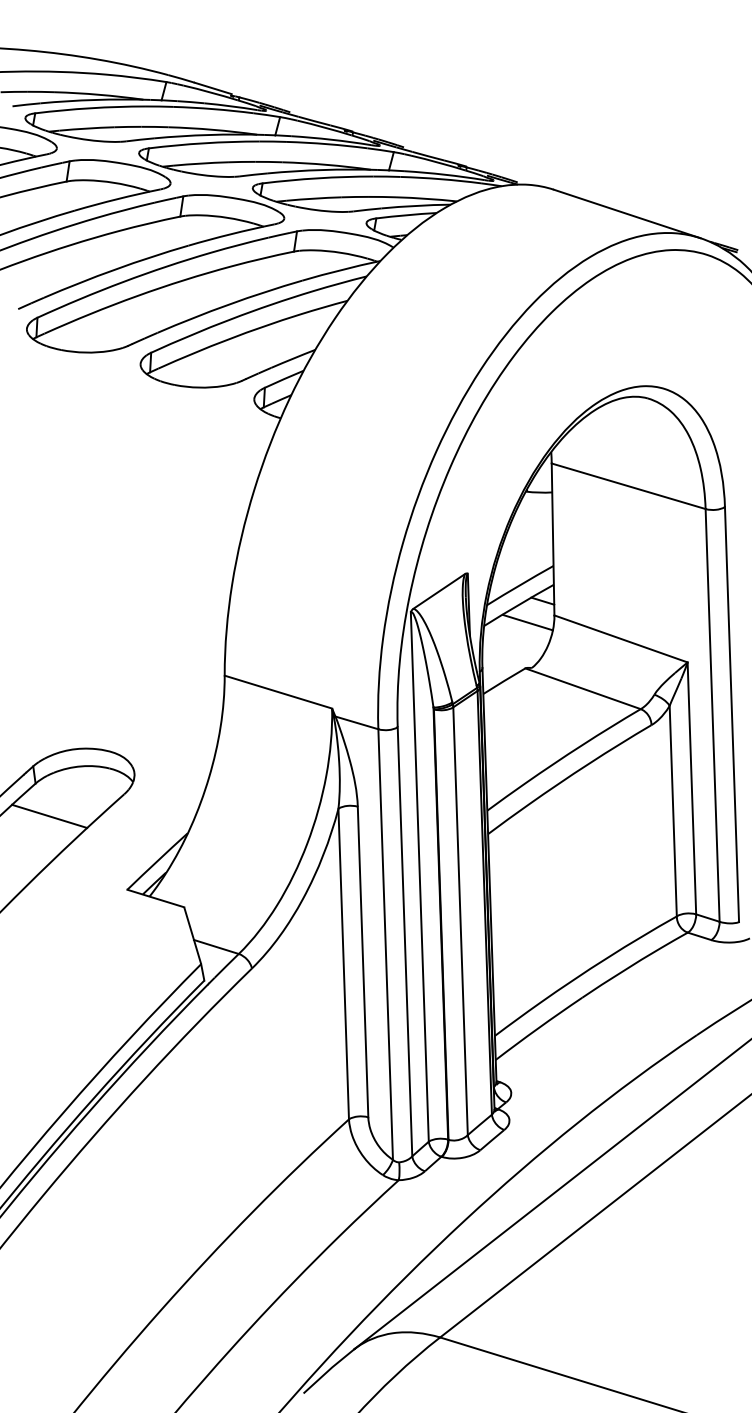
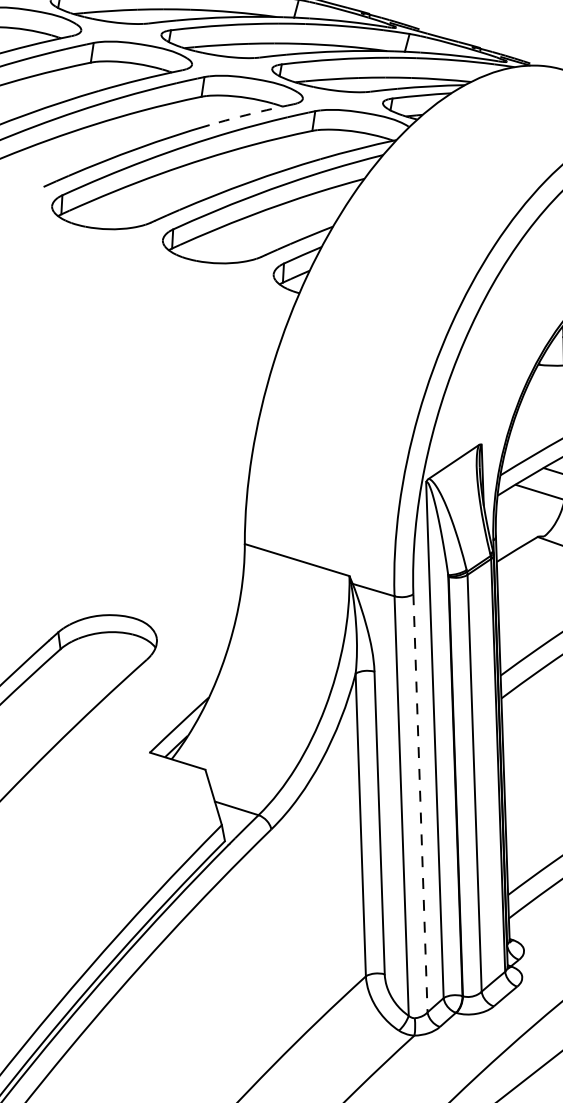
arc: (231, 234) -> (251, 114), solid -> dashed
line: (49, 816) -> (74, 681), removed
line: (405, 941) -> (420, 803), solid -> dashed

